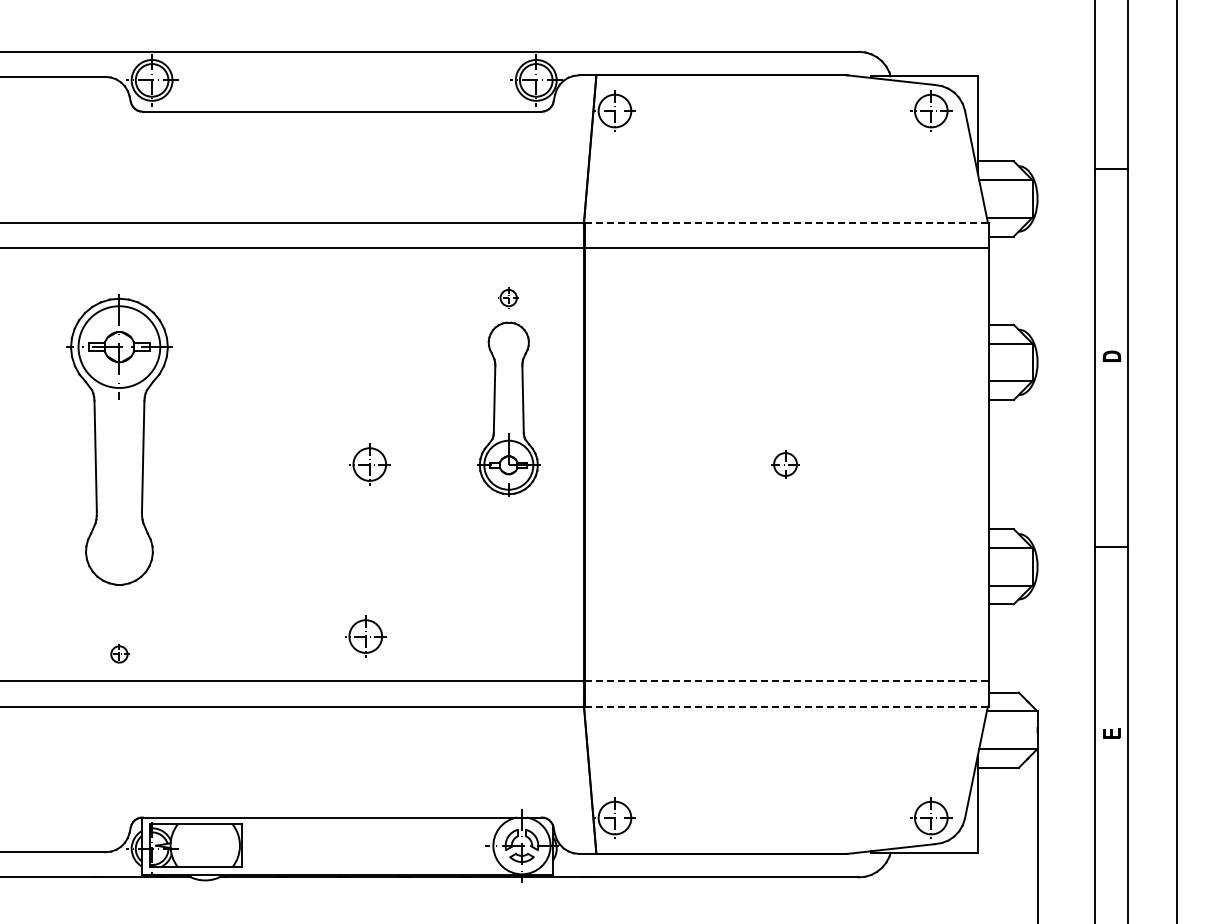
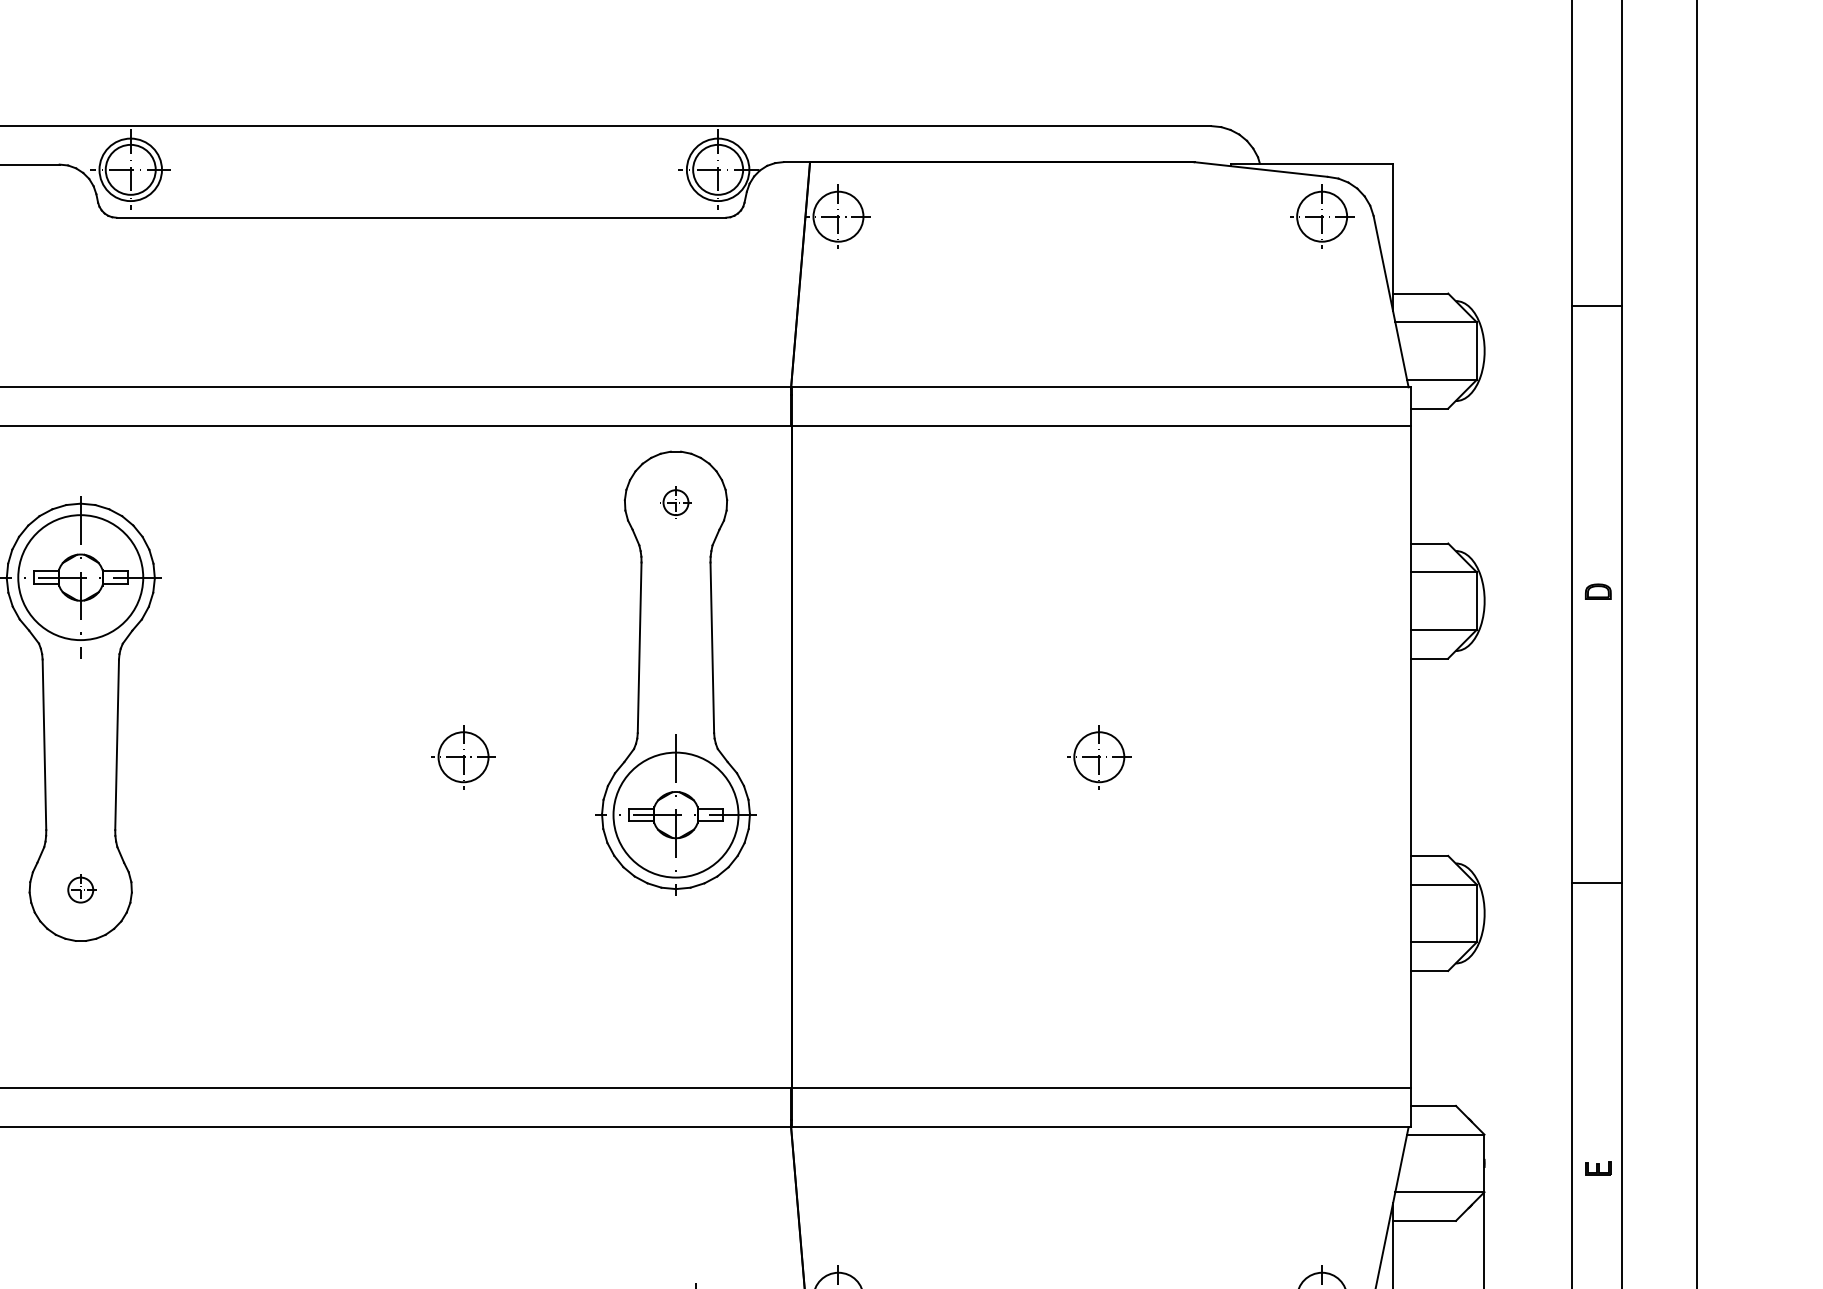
line: (786, 222) -> (1100, 387), dashed -> solid
part: (508, 409) -> (675, 673), size x1.67
part: (785, 464) -> (1099, 757), size x1.43
part: (365, 636) -> (457, 1020), removed
part: (119, 653) -> (80, 888), moved
line: (787, 681) -> (1102, 1088), dashed -> solid
line: (786, 706) -> (1100, 1127), dashed -> solid

